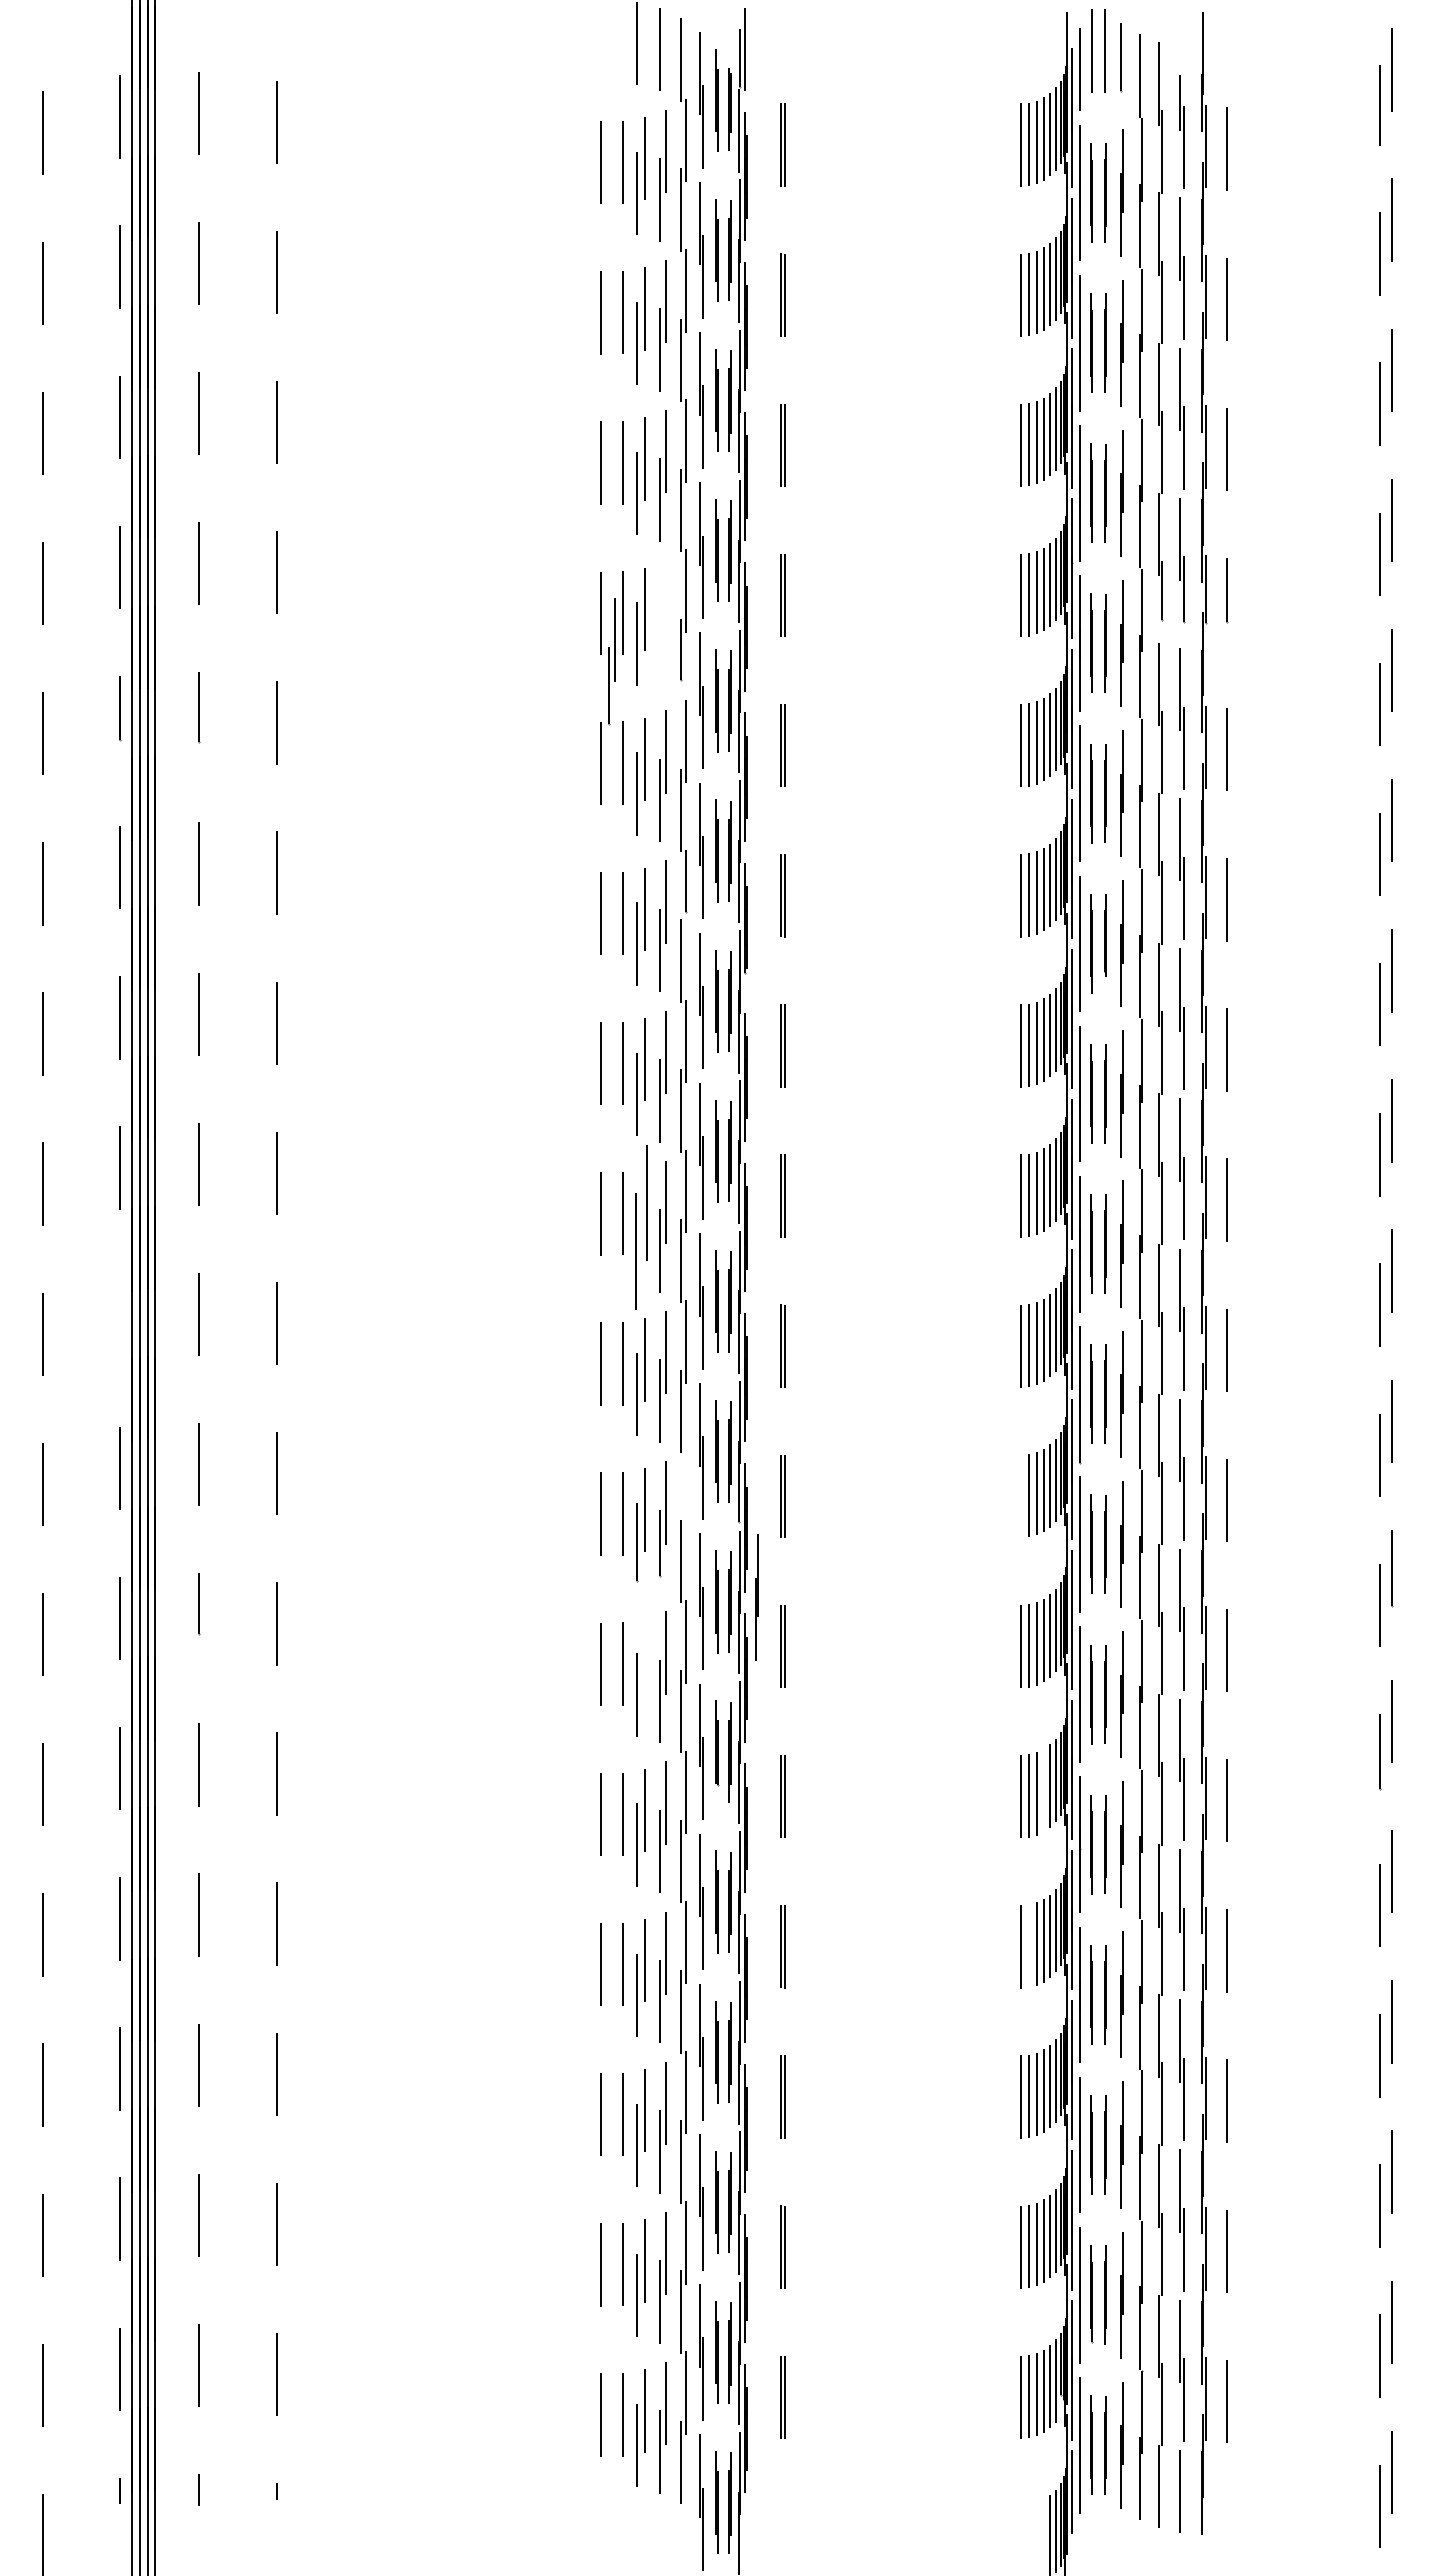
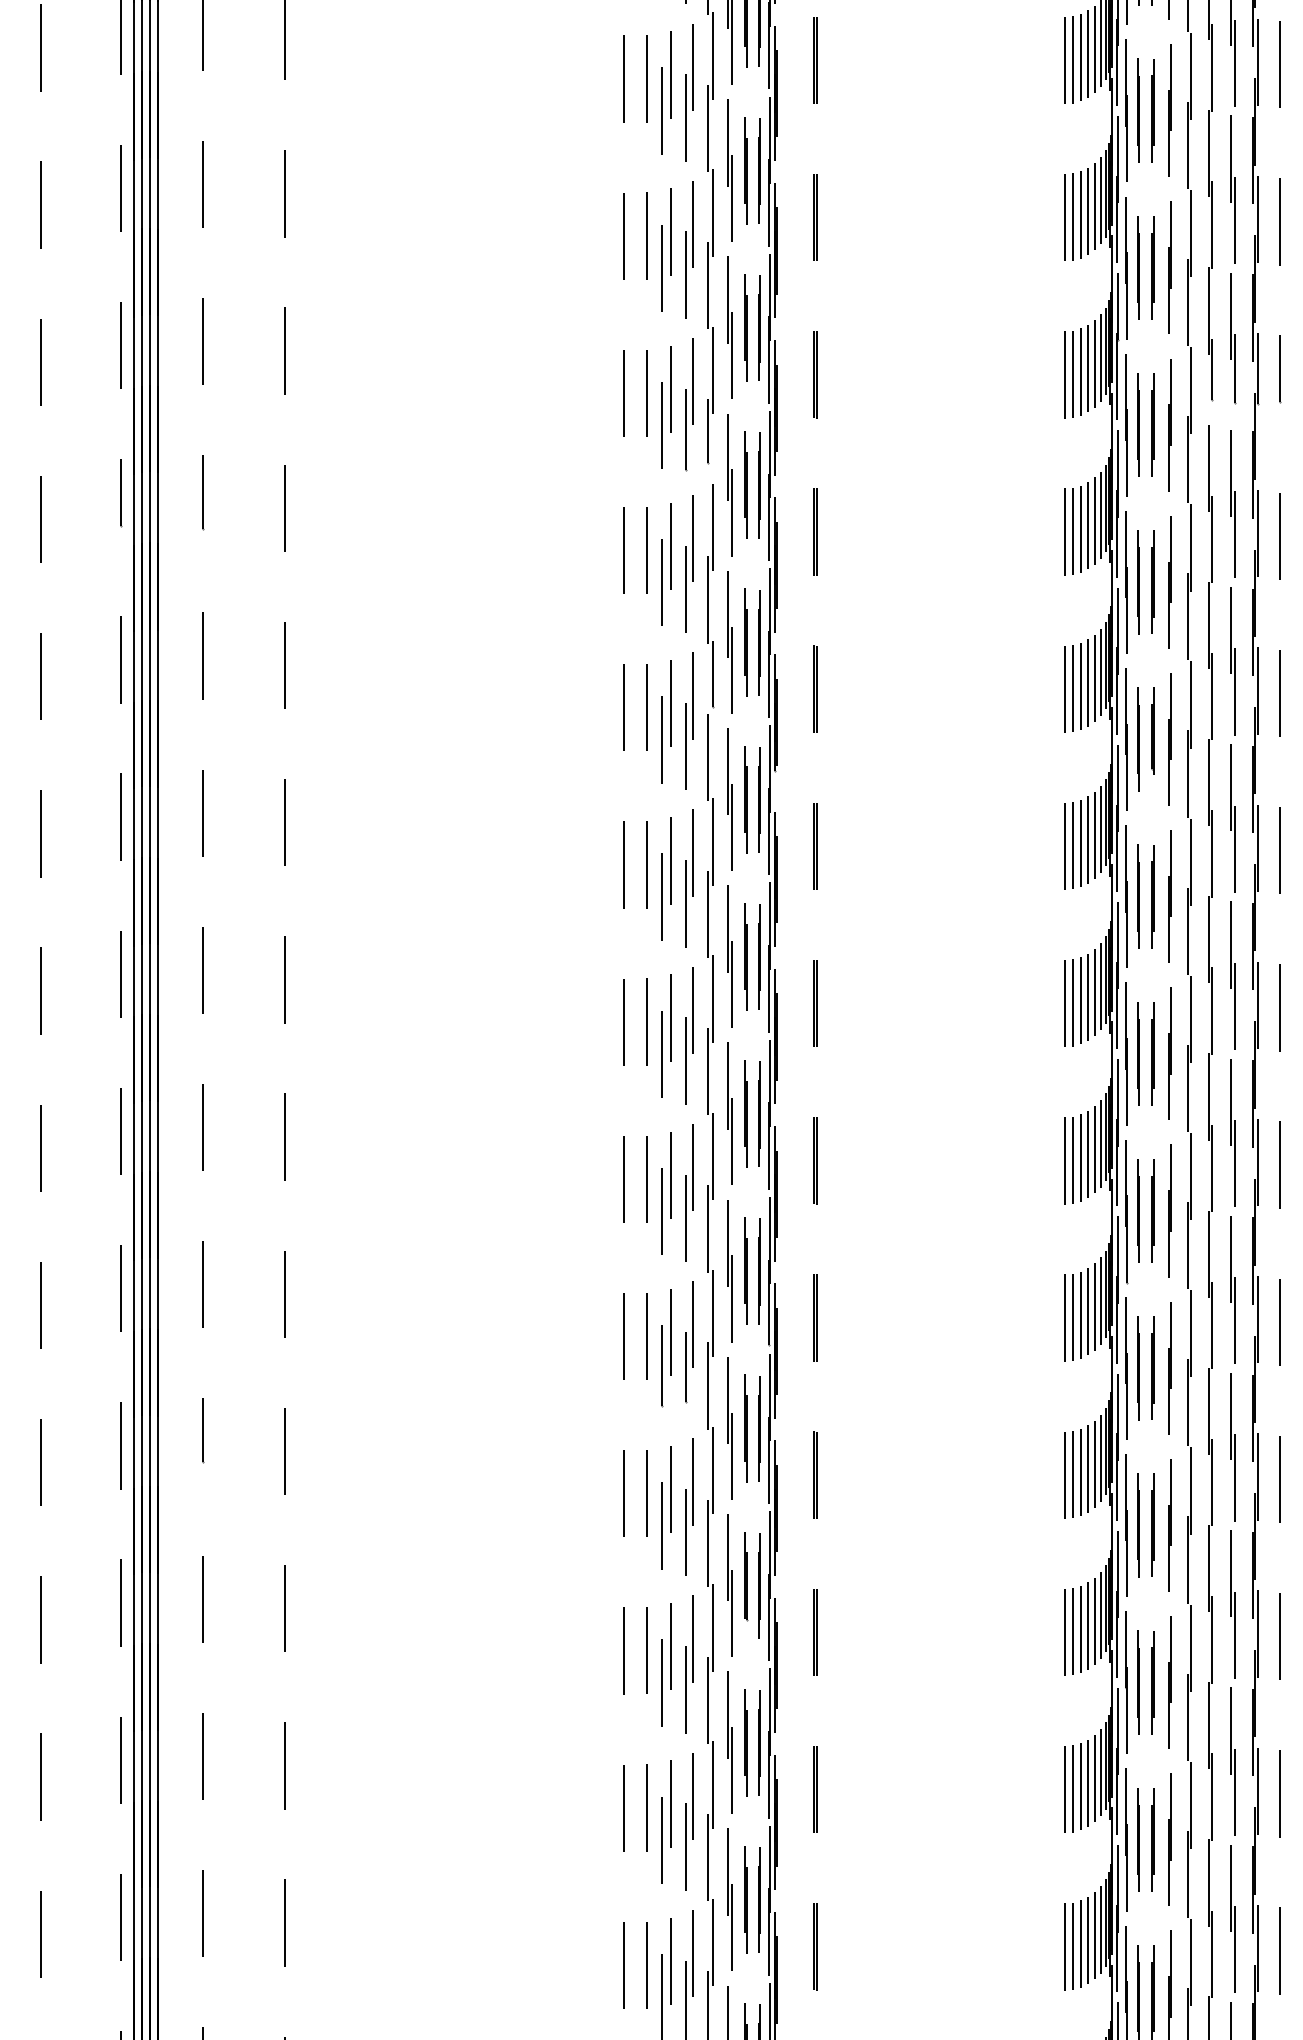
part: (611, 661) -> (688, 404), moved
part: (640, 1226) -> (665, 1035), size x0.71
line: (119, 1317) -> (120, 1130), added
line: (685, 1491) -> (713, 1312), added
line: (1021, 1496) -> (1064, 1318), added
part: (756, 1597) -> (787, 1423), removed
line: (644, 1660) -> (670, 1489), added
line: (1043, 1790) -> (1087, 1625), added
line: (1029, 1945) -> (1073, 1788), added

